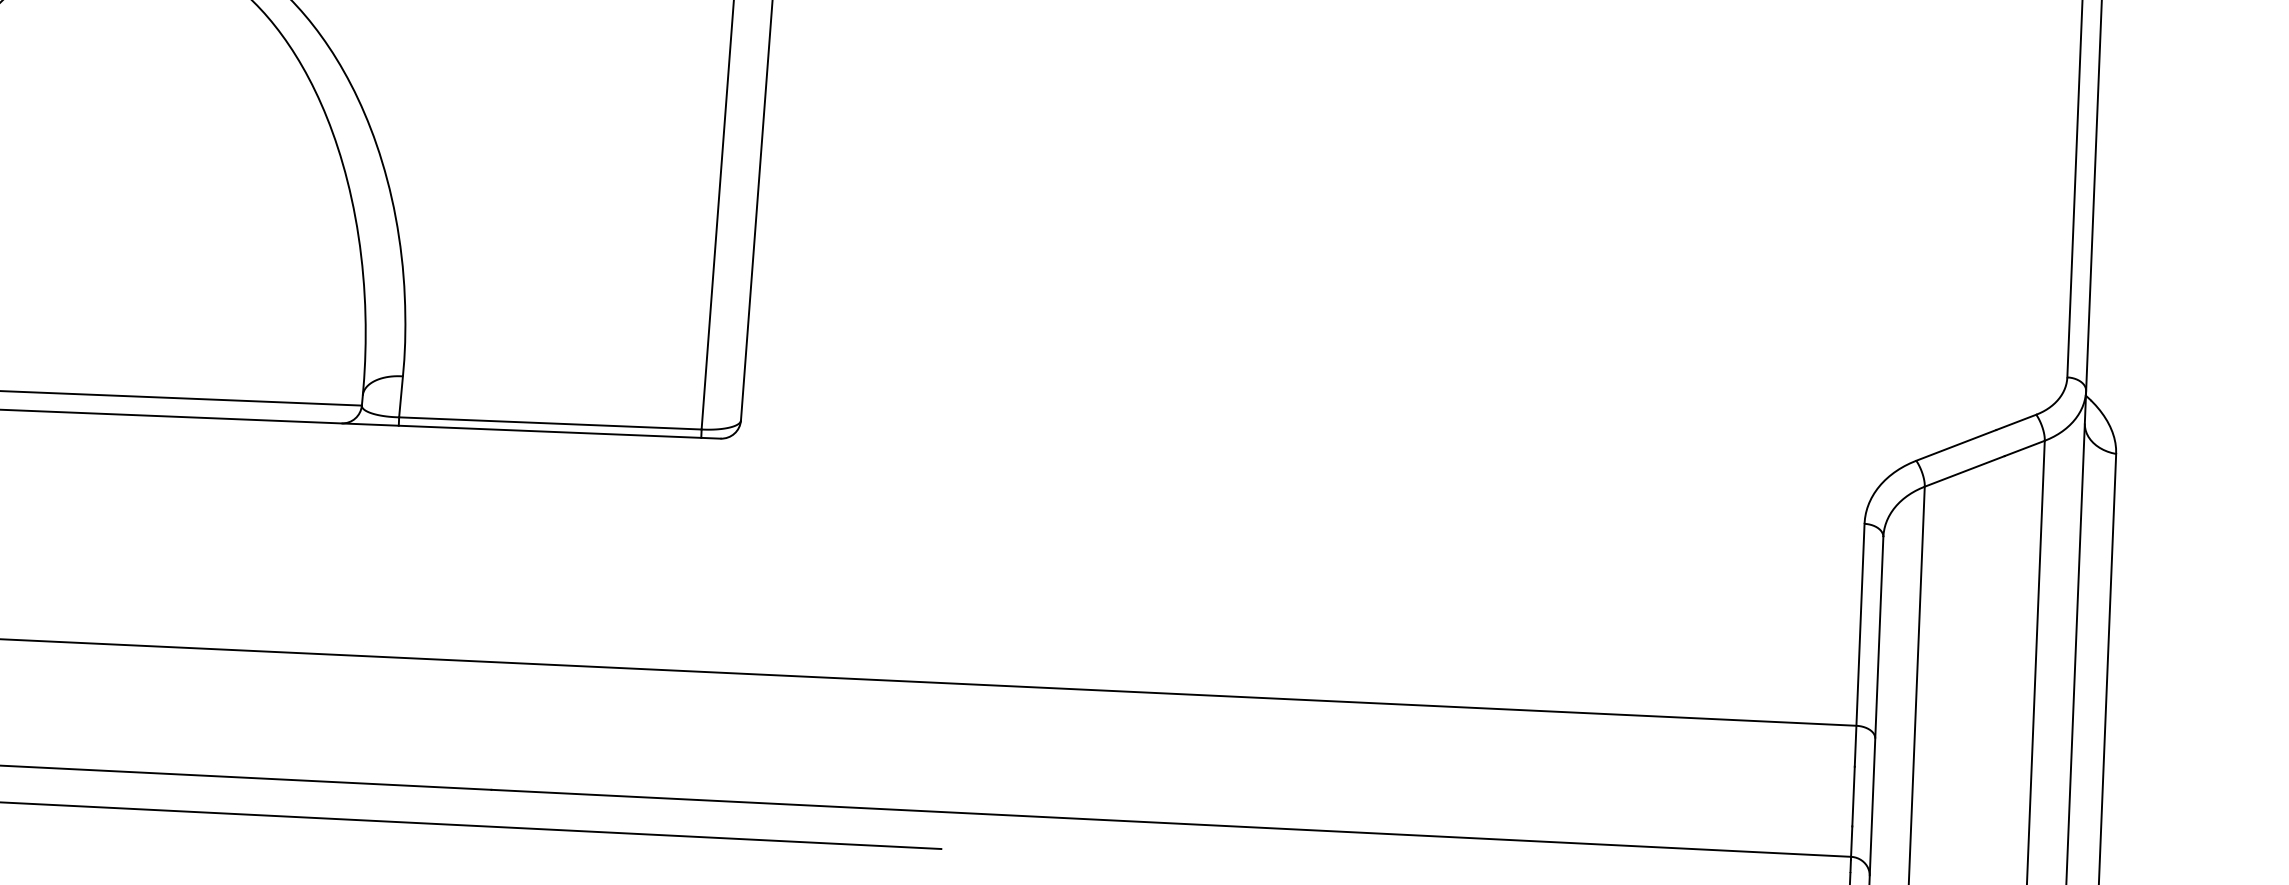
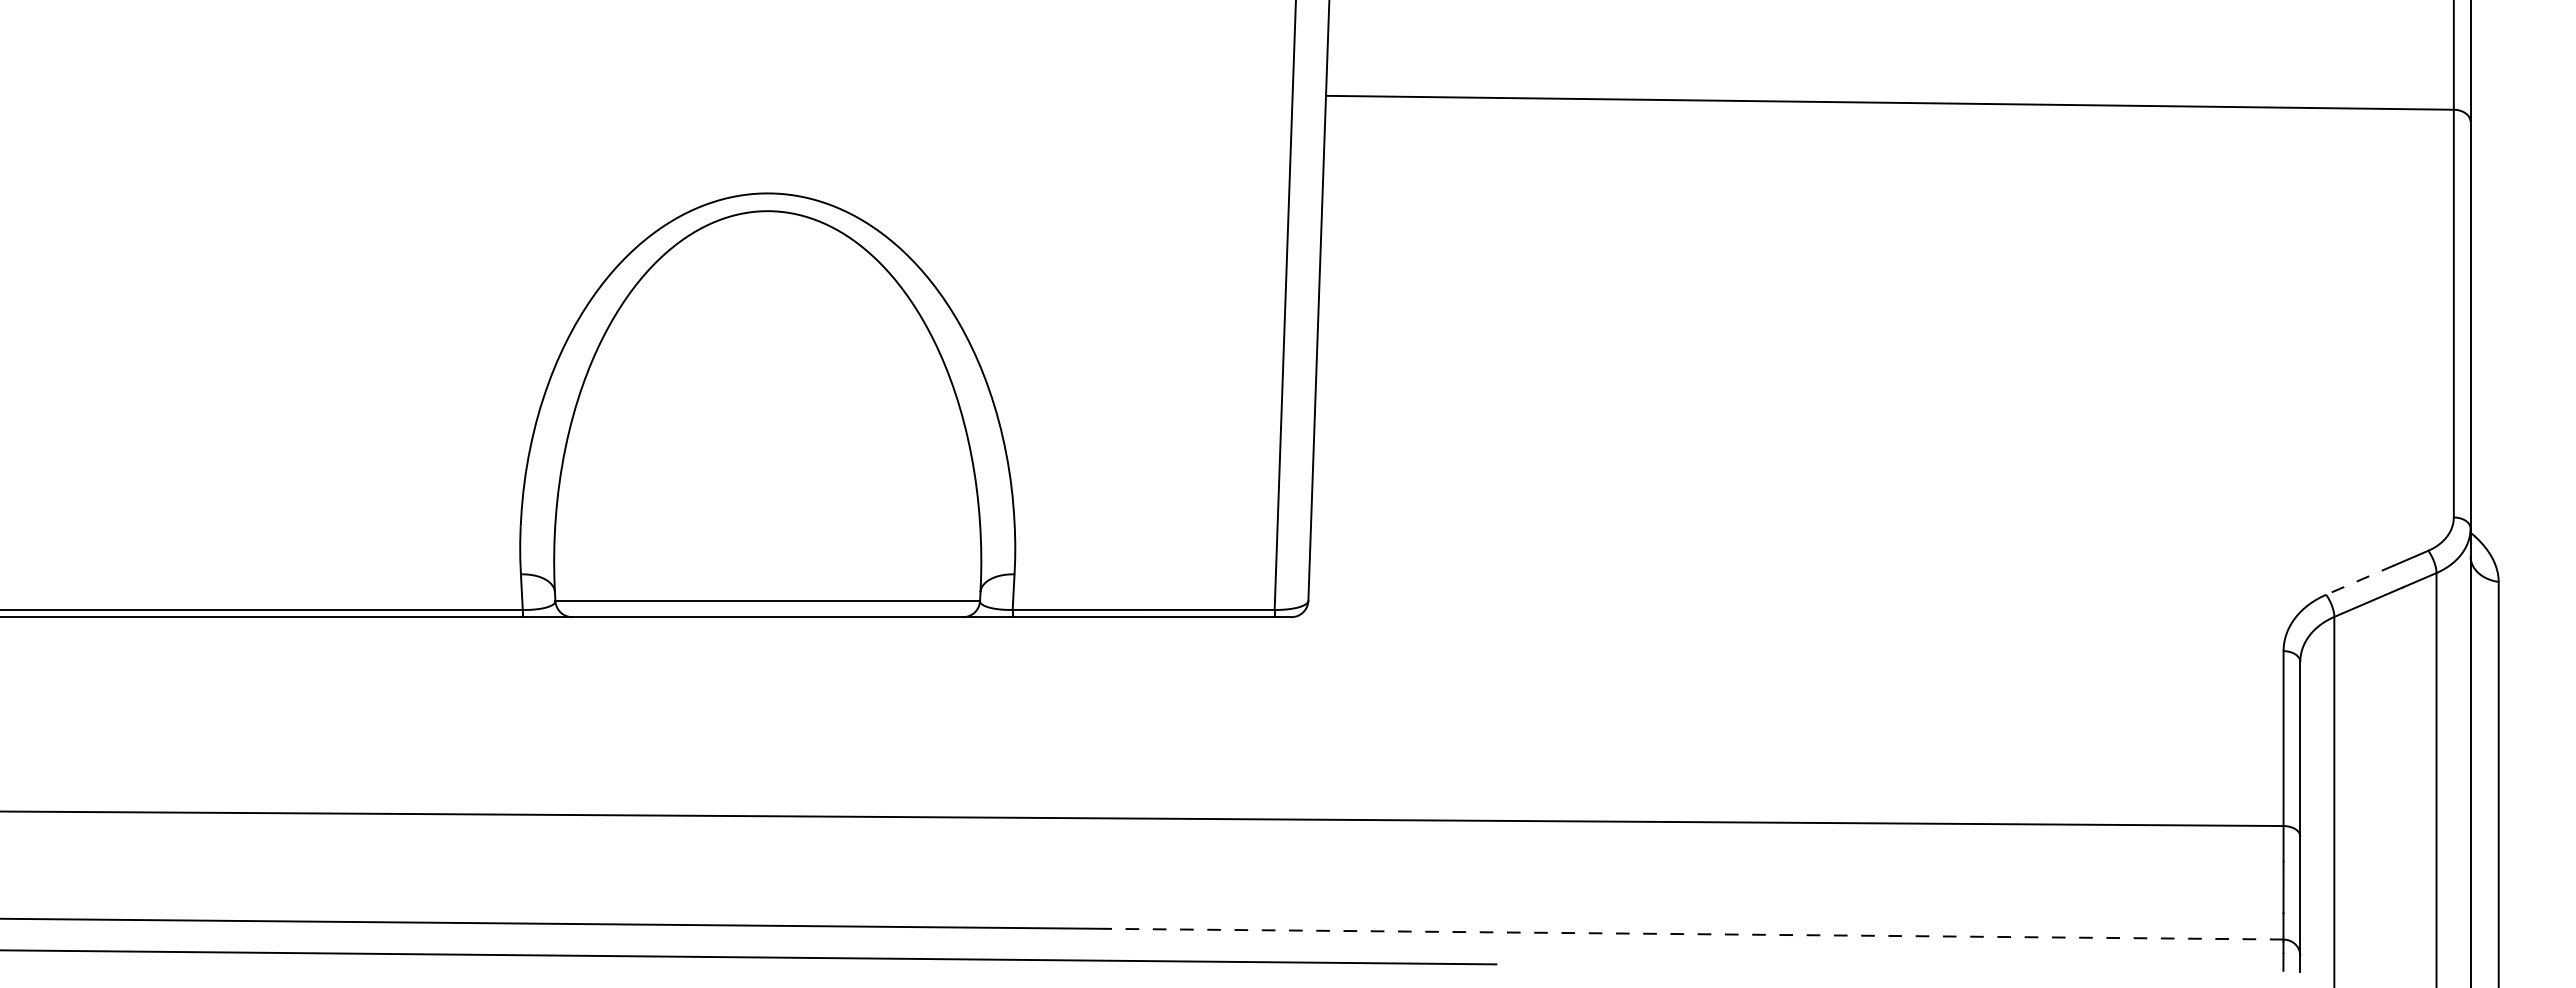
line: (1955, 445) -> (2359, 580), solid -> dashed
line: (1170, 823) -> (1693, 934), solid -> dashed

